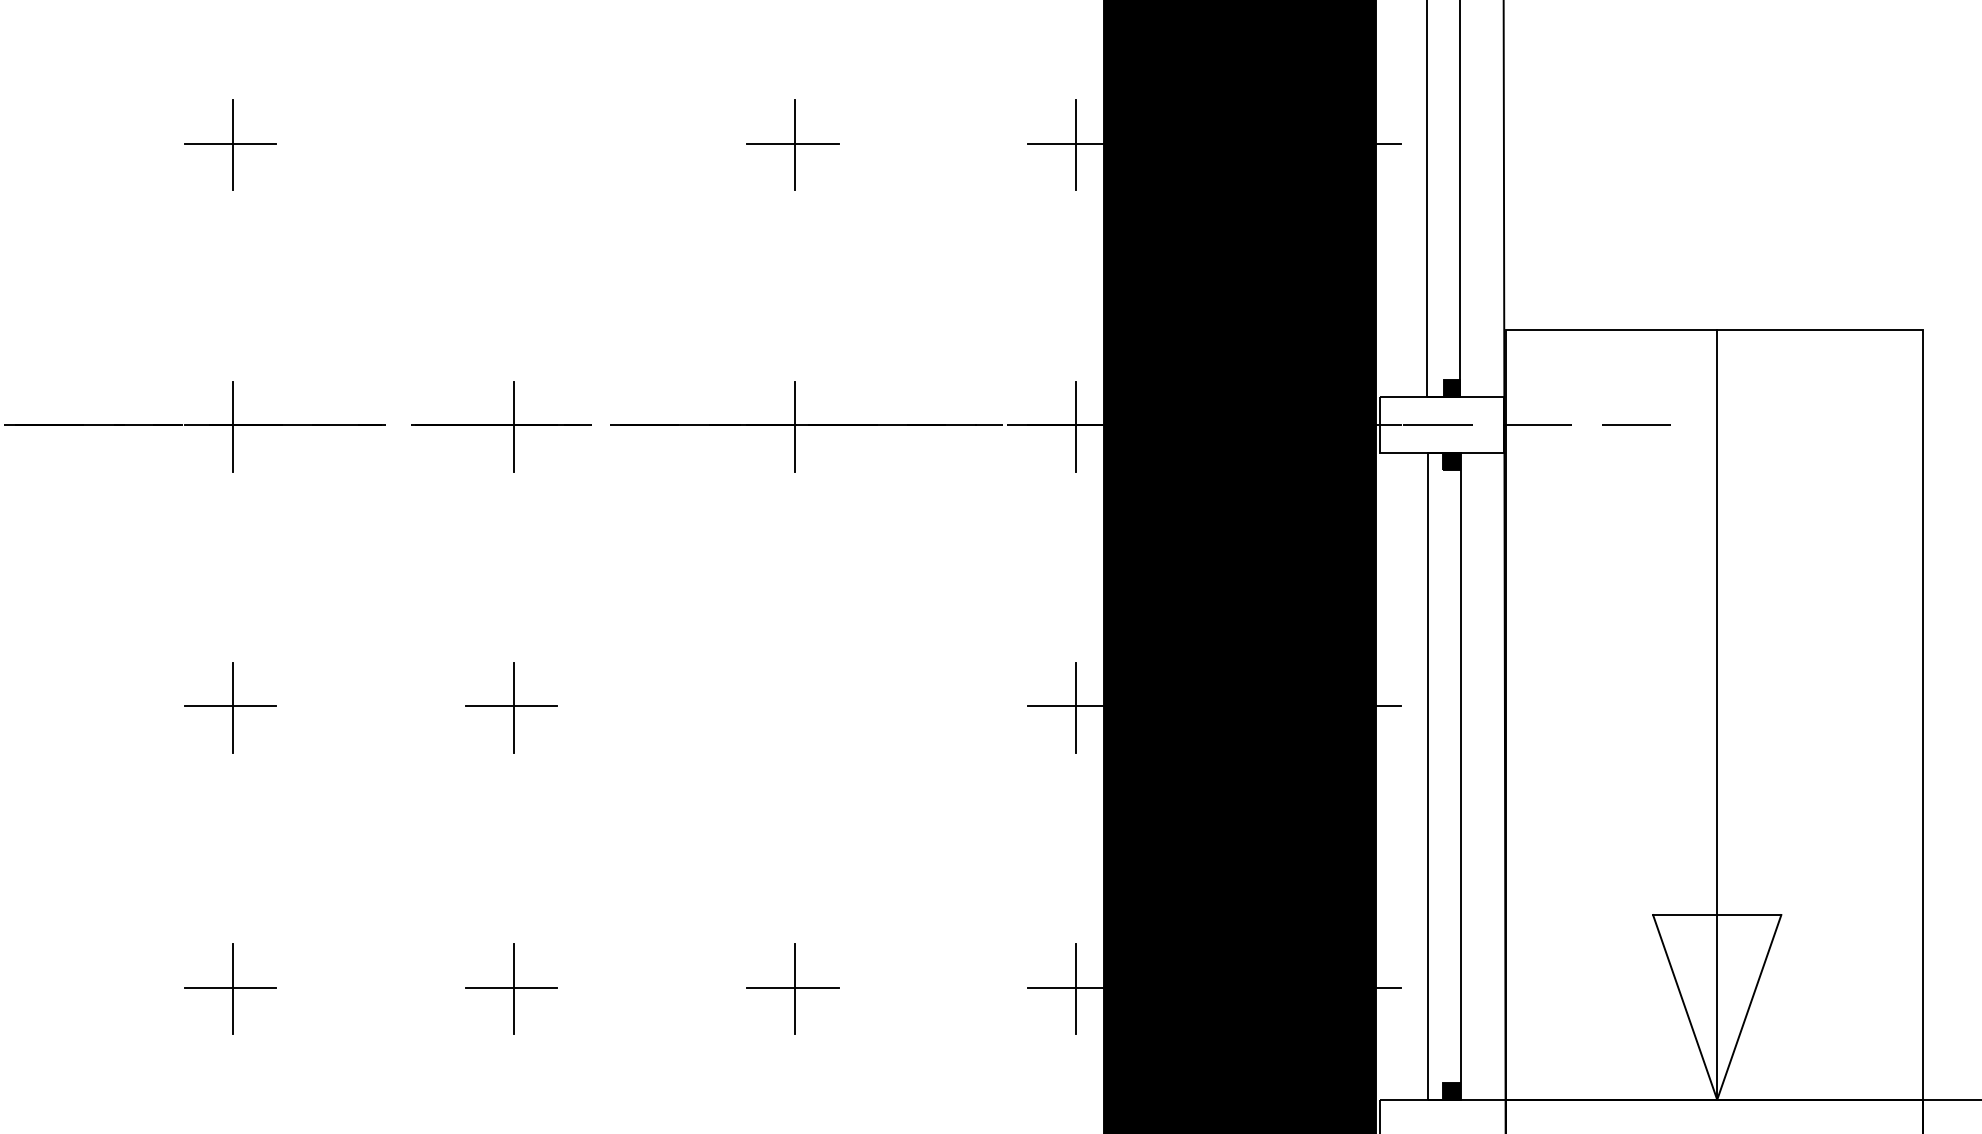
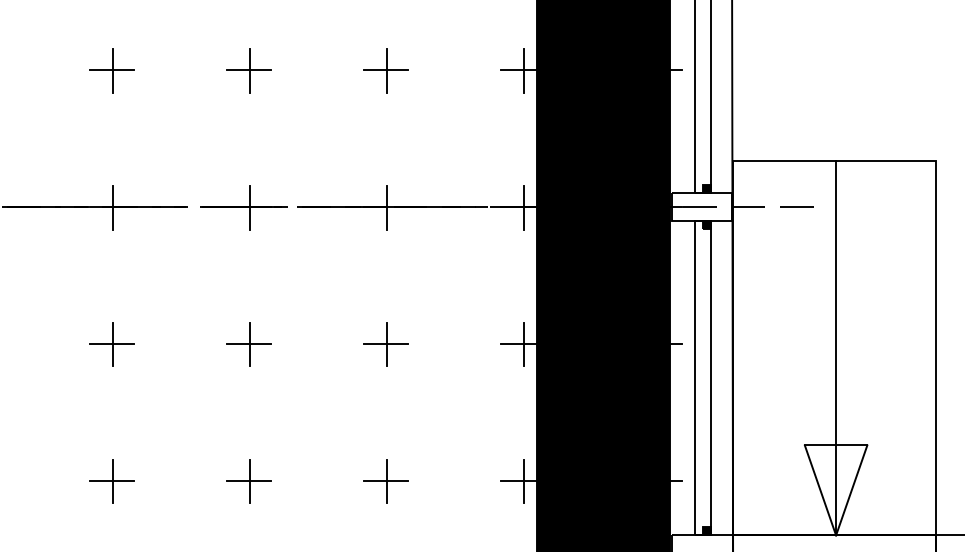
part: (510, 144) -> (248, 70), added
part: (791, 707) -> (385, 344), added

